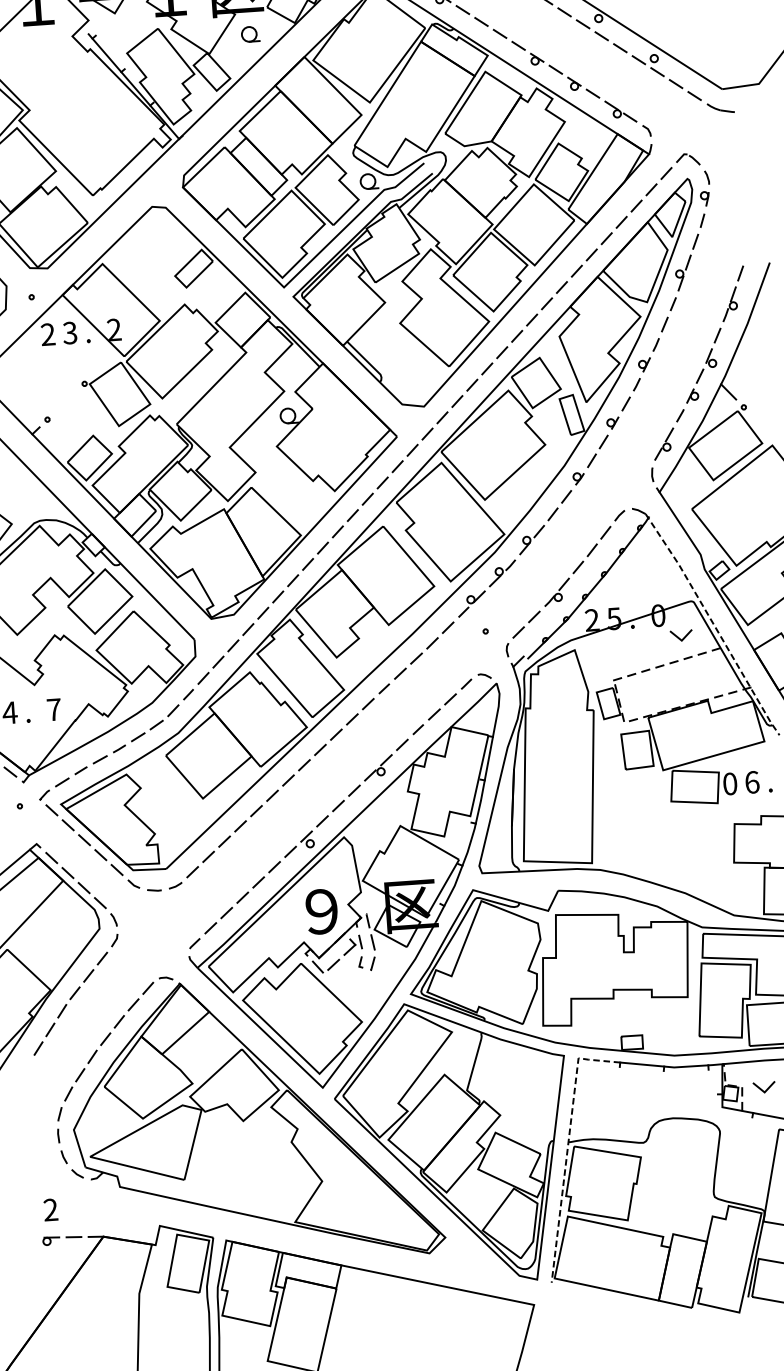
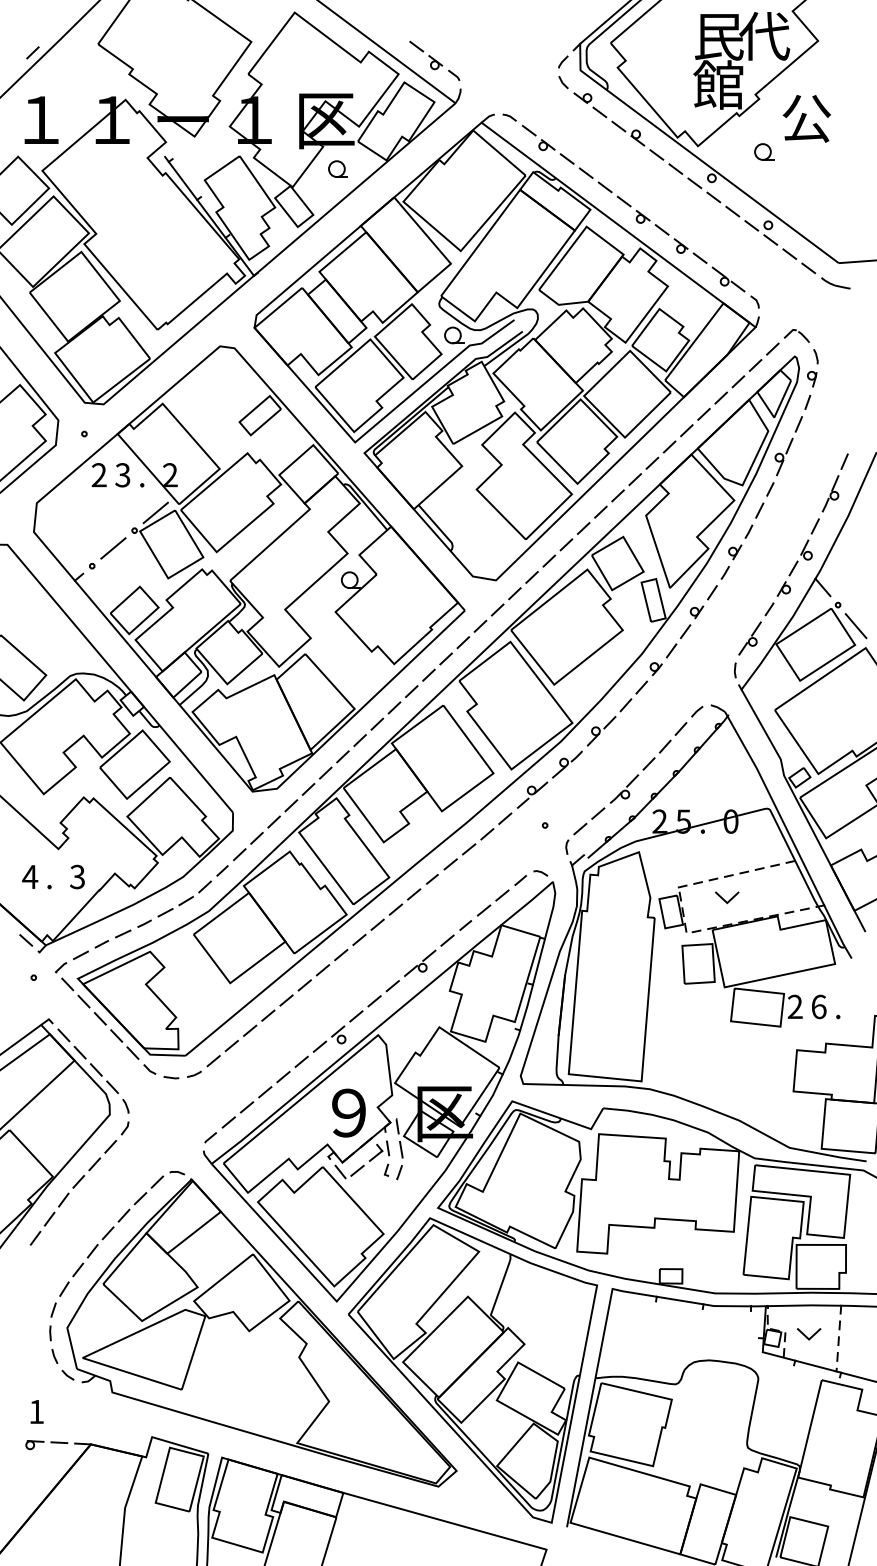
line: (102, 365) -> (155, 512), added
line: (66, 401) -> (113, 548), added
line: (761, 426) -> (855, 626), added
line: (713, 623) -> (789, 834), dashed -> solid
line: (683, 637) -> (729, 899), moved
text: (54, 709) -> (77, 876), 7 -> 3
text: (729, 783) -> (794, 1006), 0 -> 2
line: (568, 1149) -> (594, 1385), dashed -> solid
text: (50, 1209) -> (36, 1411), 2 -> 1

